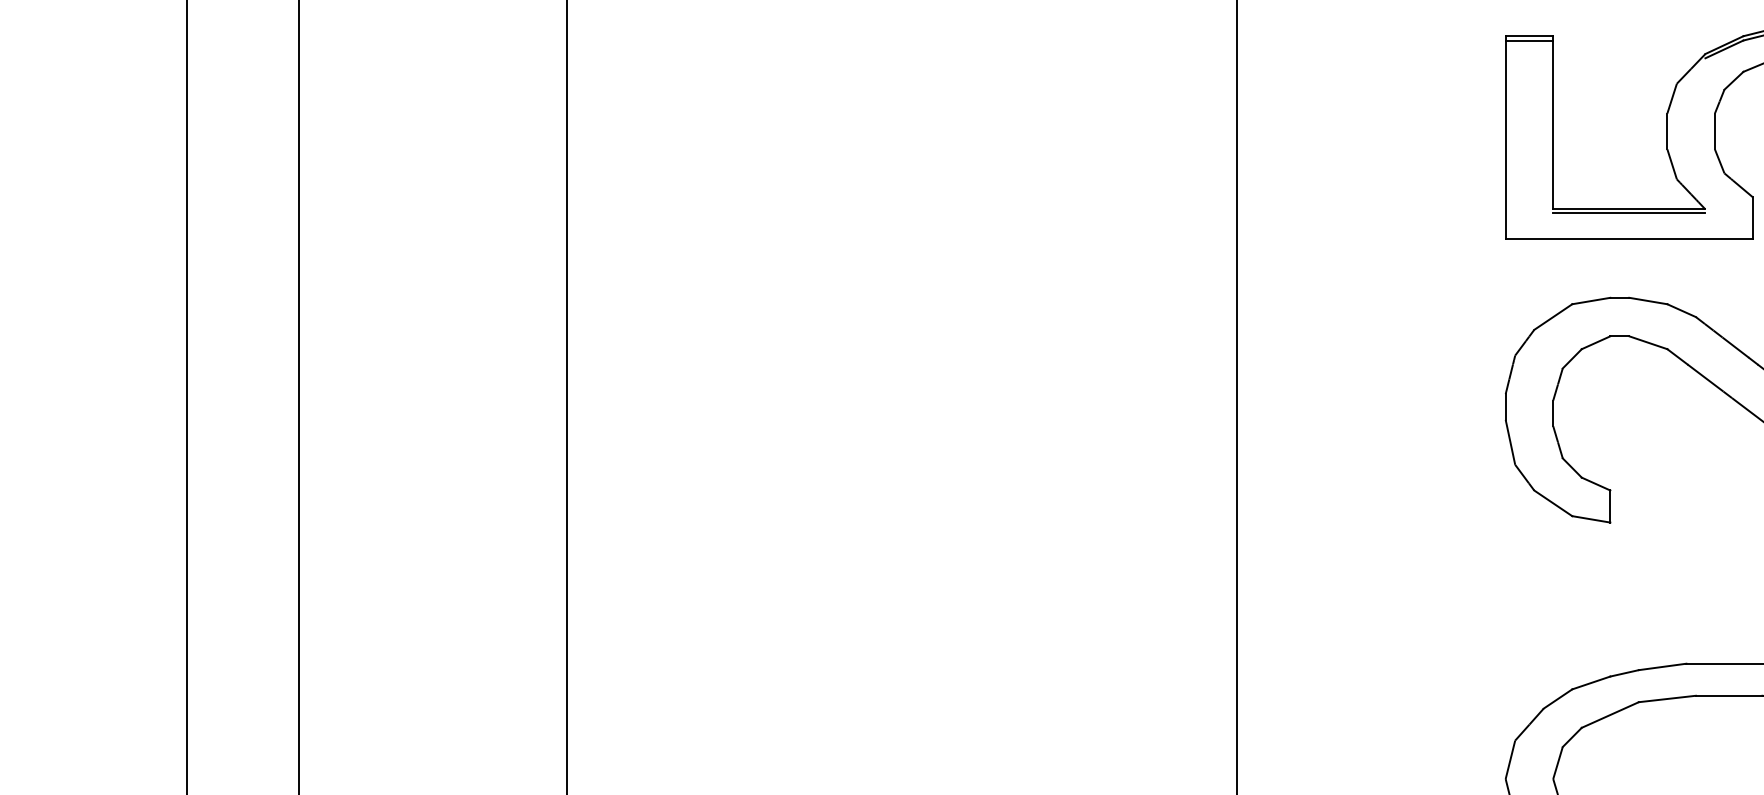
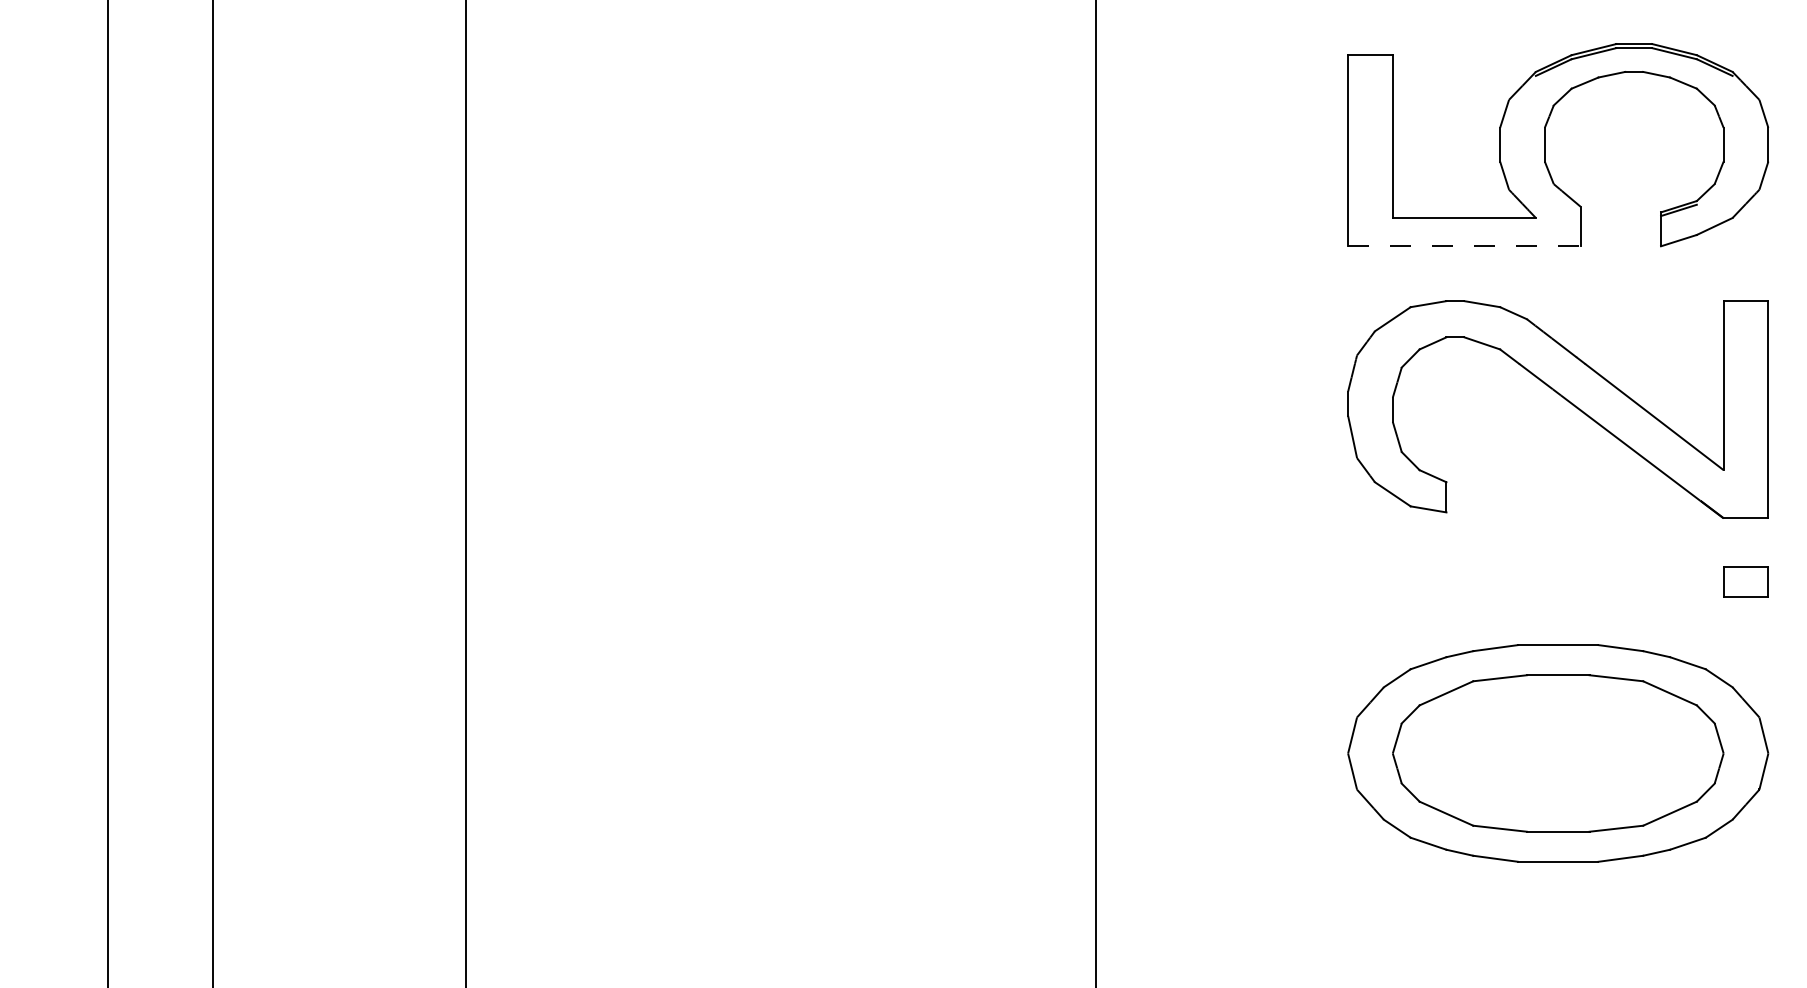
line: (1529, 40) -> (1370, 59), removed
line: (1628, 213) -> (1463, 221), removed
line: (1629, 239) -> (1464, 246), solid -> dashed

